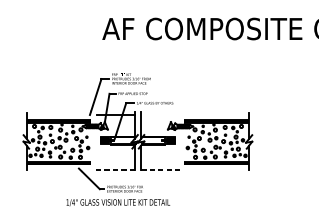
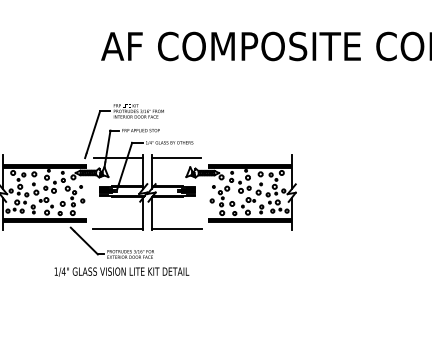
line: (159, 115) -> (175, 158), added
line: (115, 169) -> (118, 228), dashed -> solid
line: (161, 169) -> (177, 228), dashed -> solid

